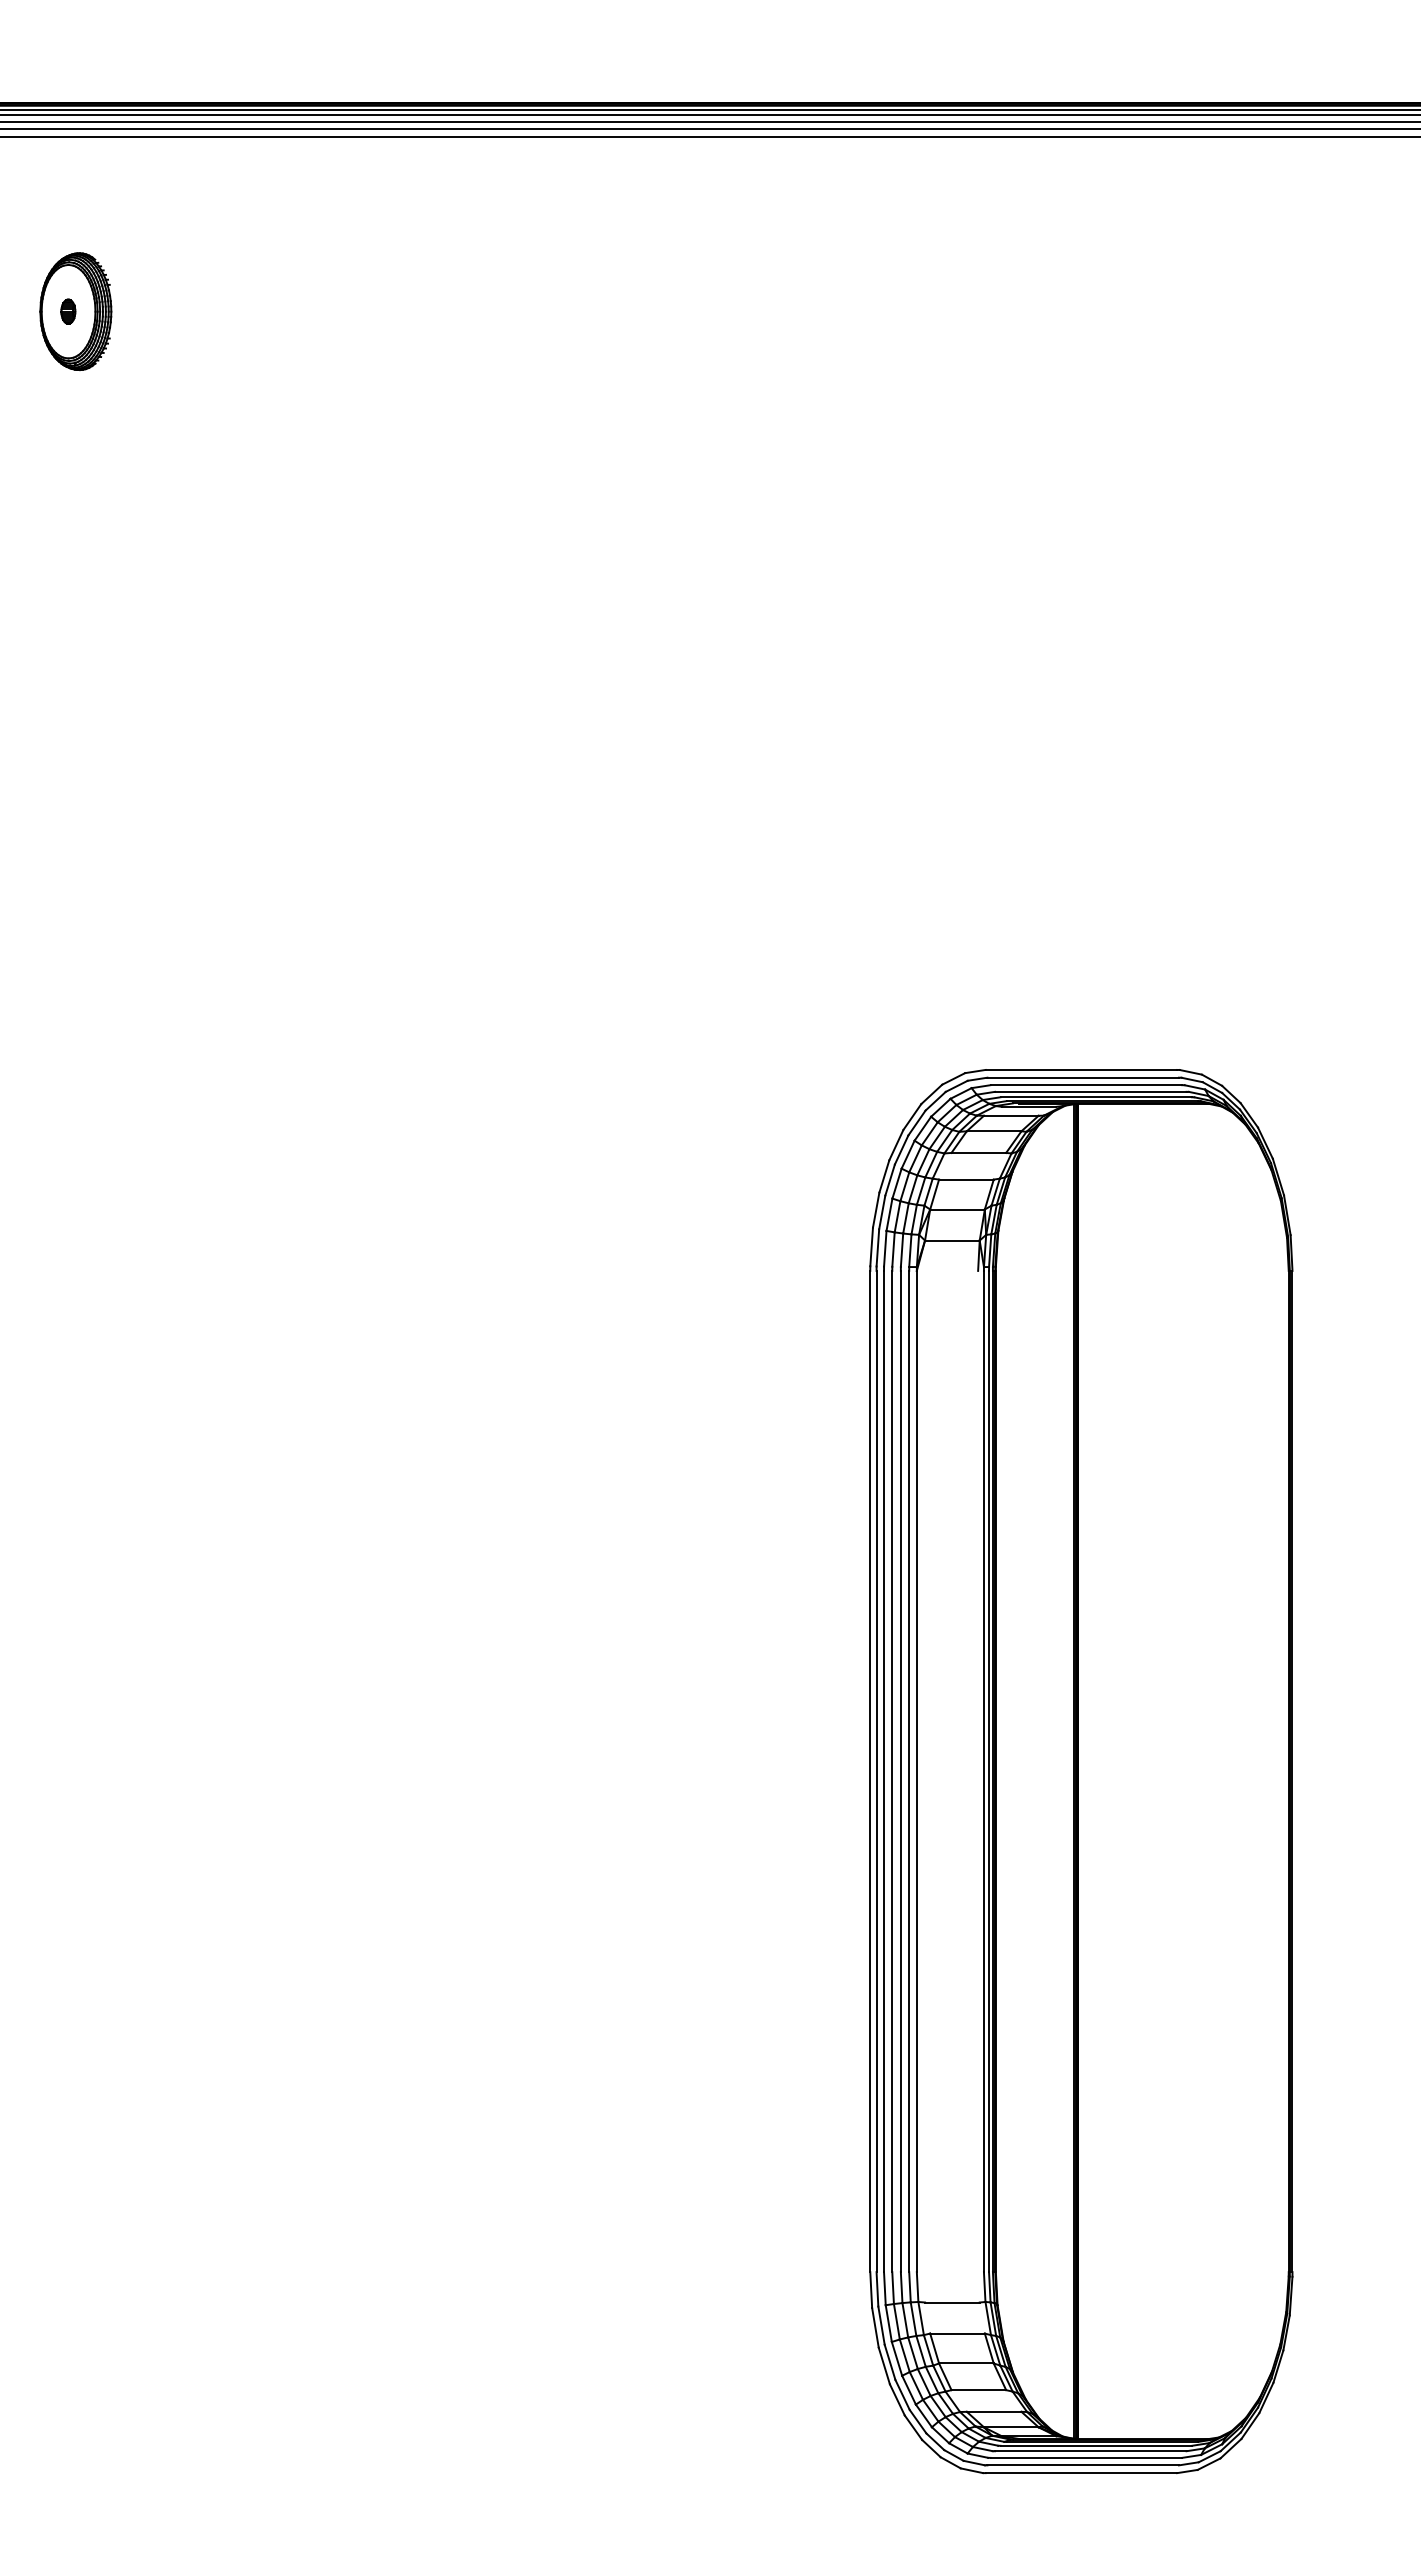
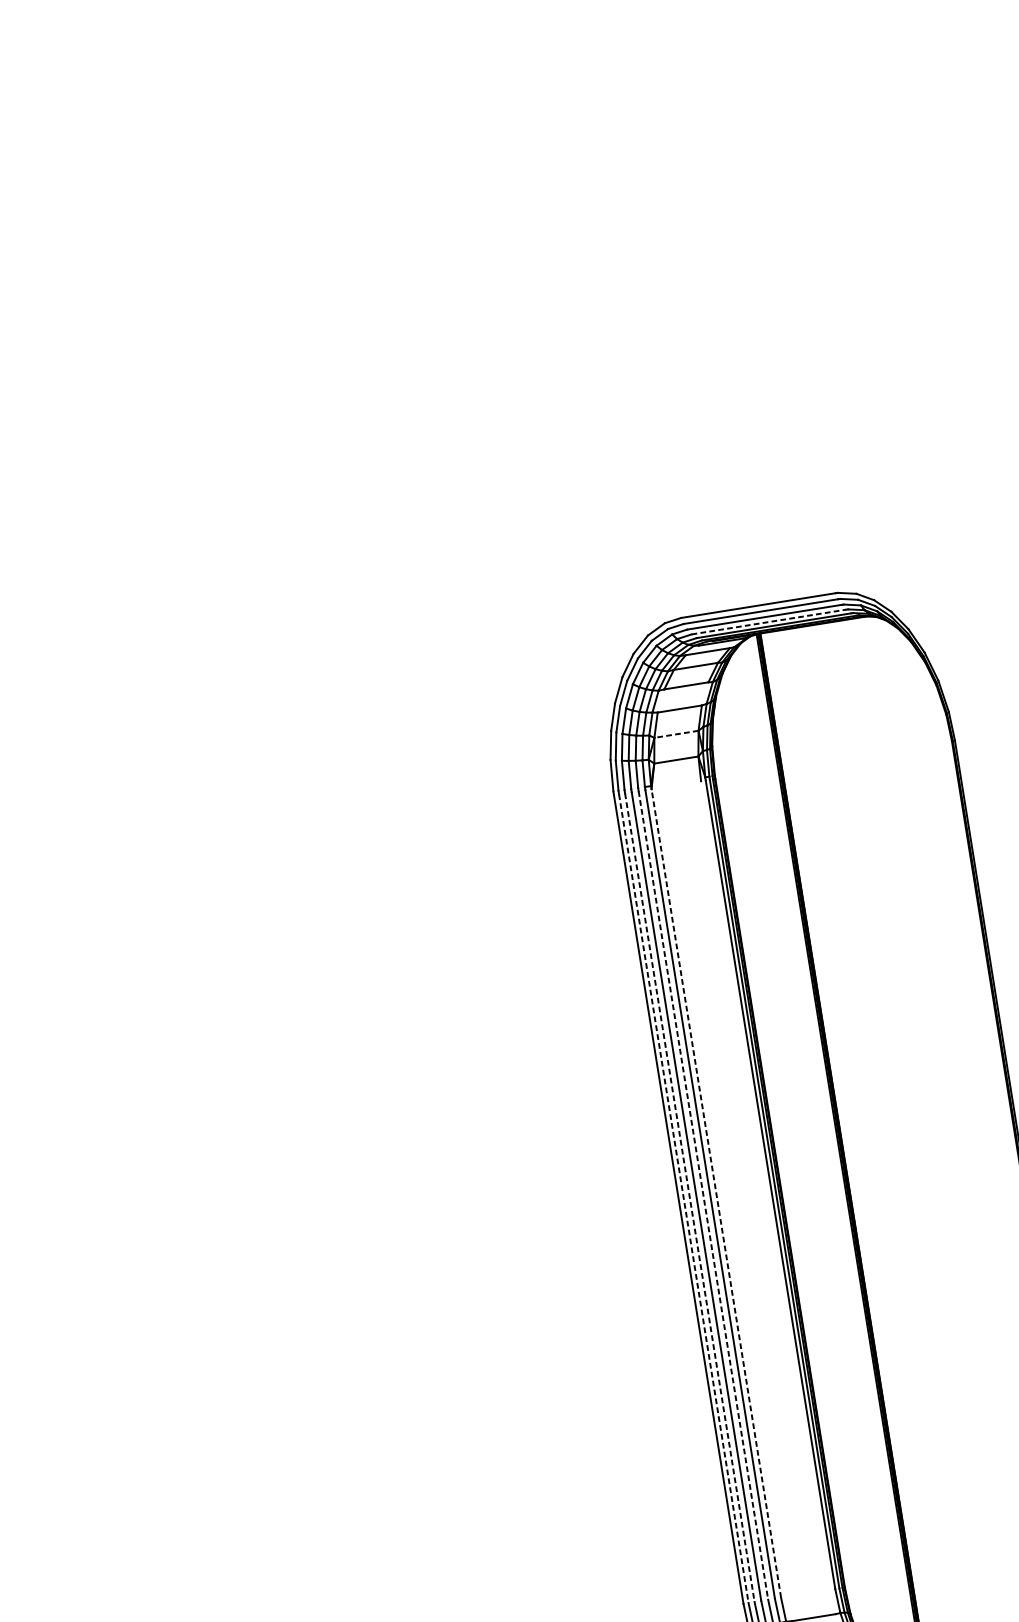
line: (1090, 1091) -> (768, 621), solid -> dashed
line: (957, 1209) -> (676, 734), solid -> dashed
line: (876, 1771) -> (683, 1198), solid -> dashed
line: (884, 1771) -> (690, 1197), solid -> dashed
line: (900, 1771) -> (703, 1195), solid -> dashed
line: (916, 1771) -> (716, 1193), solid -> dashed

